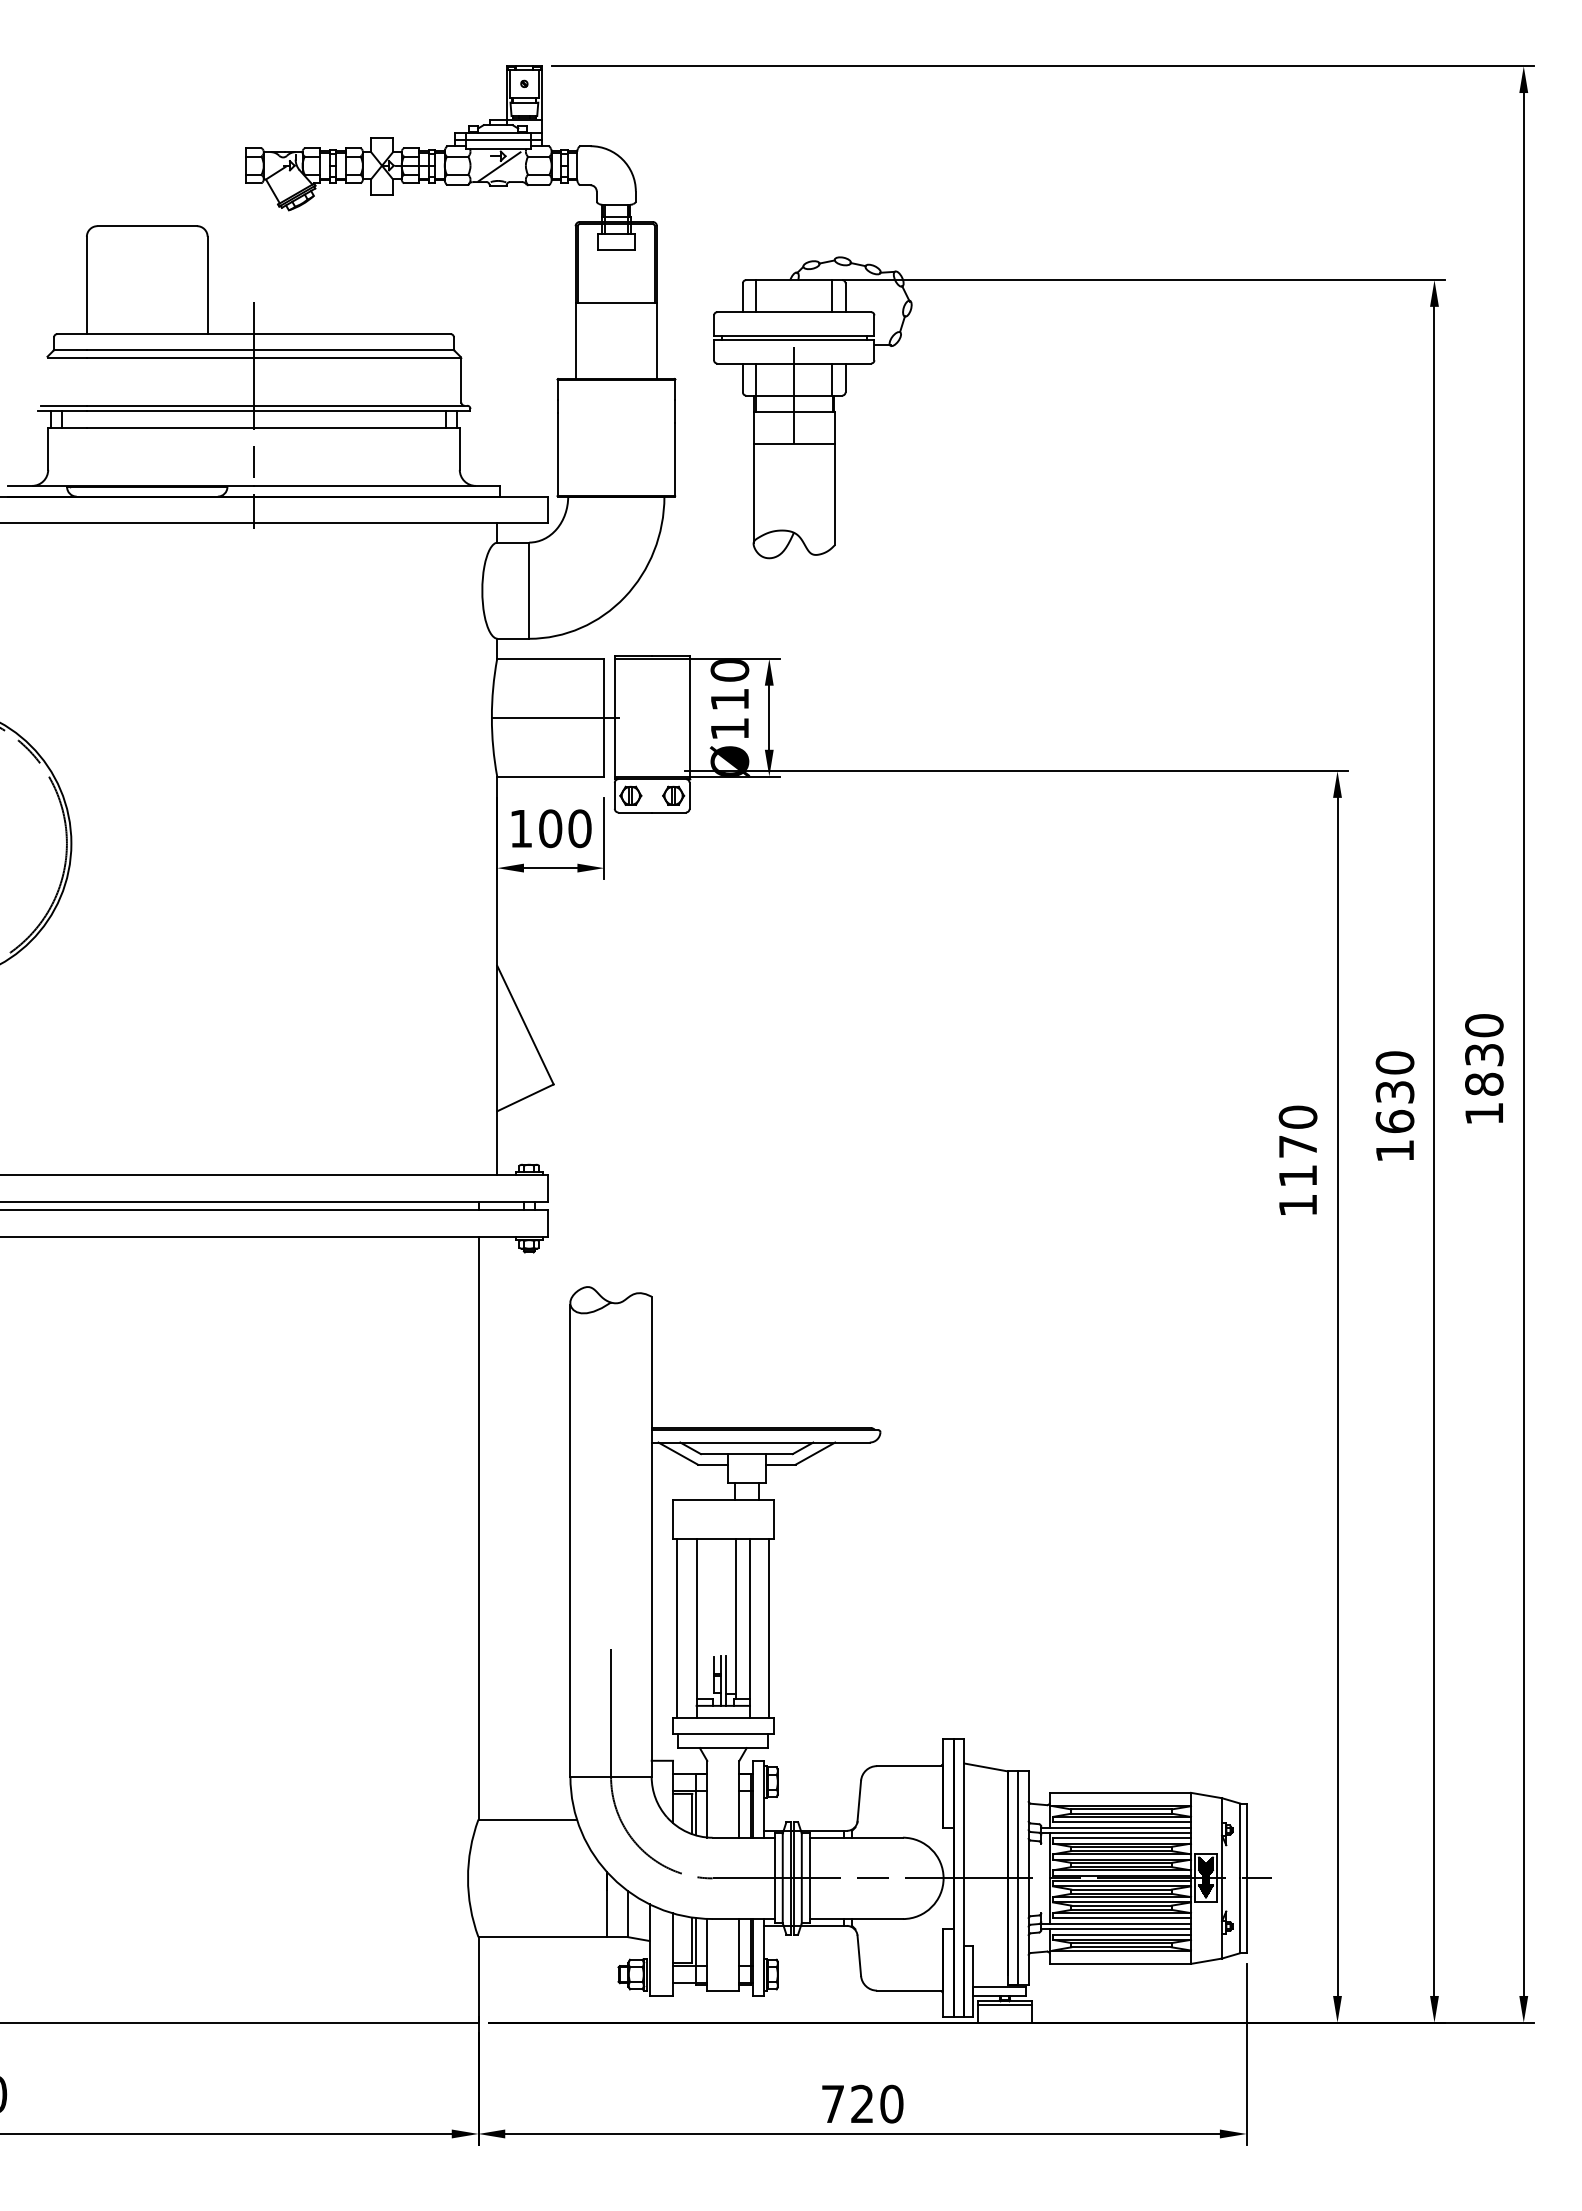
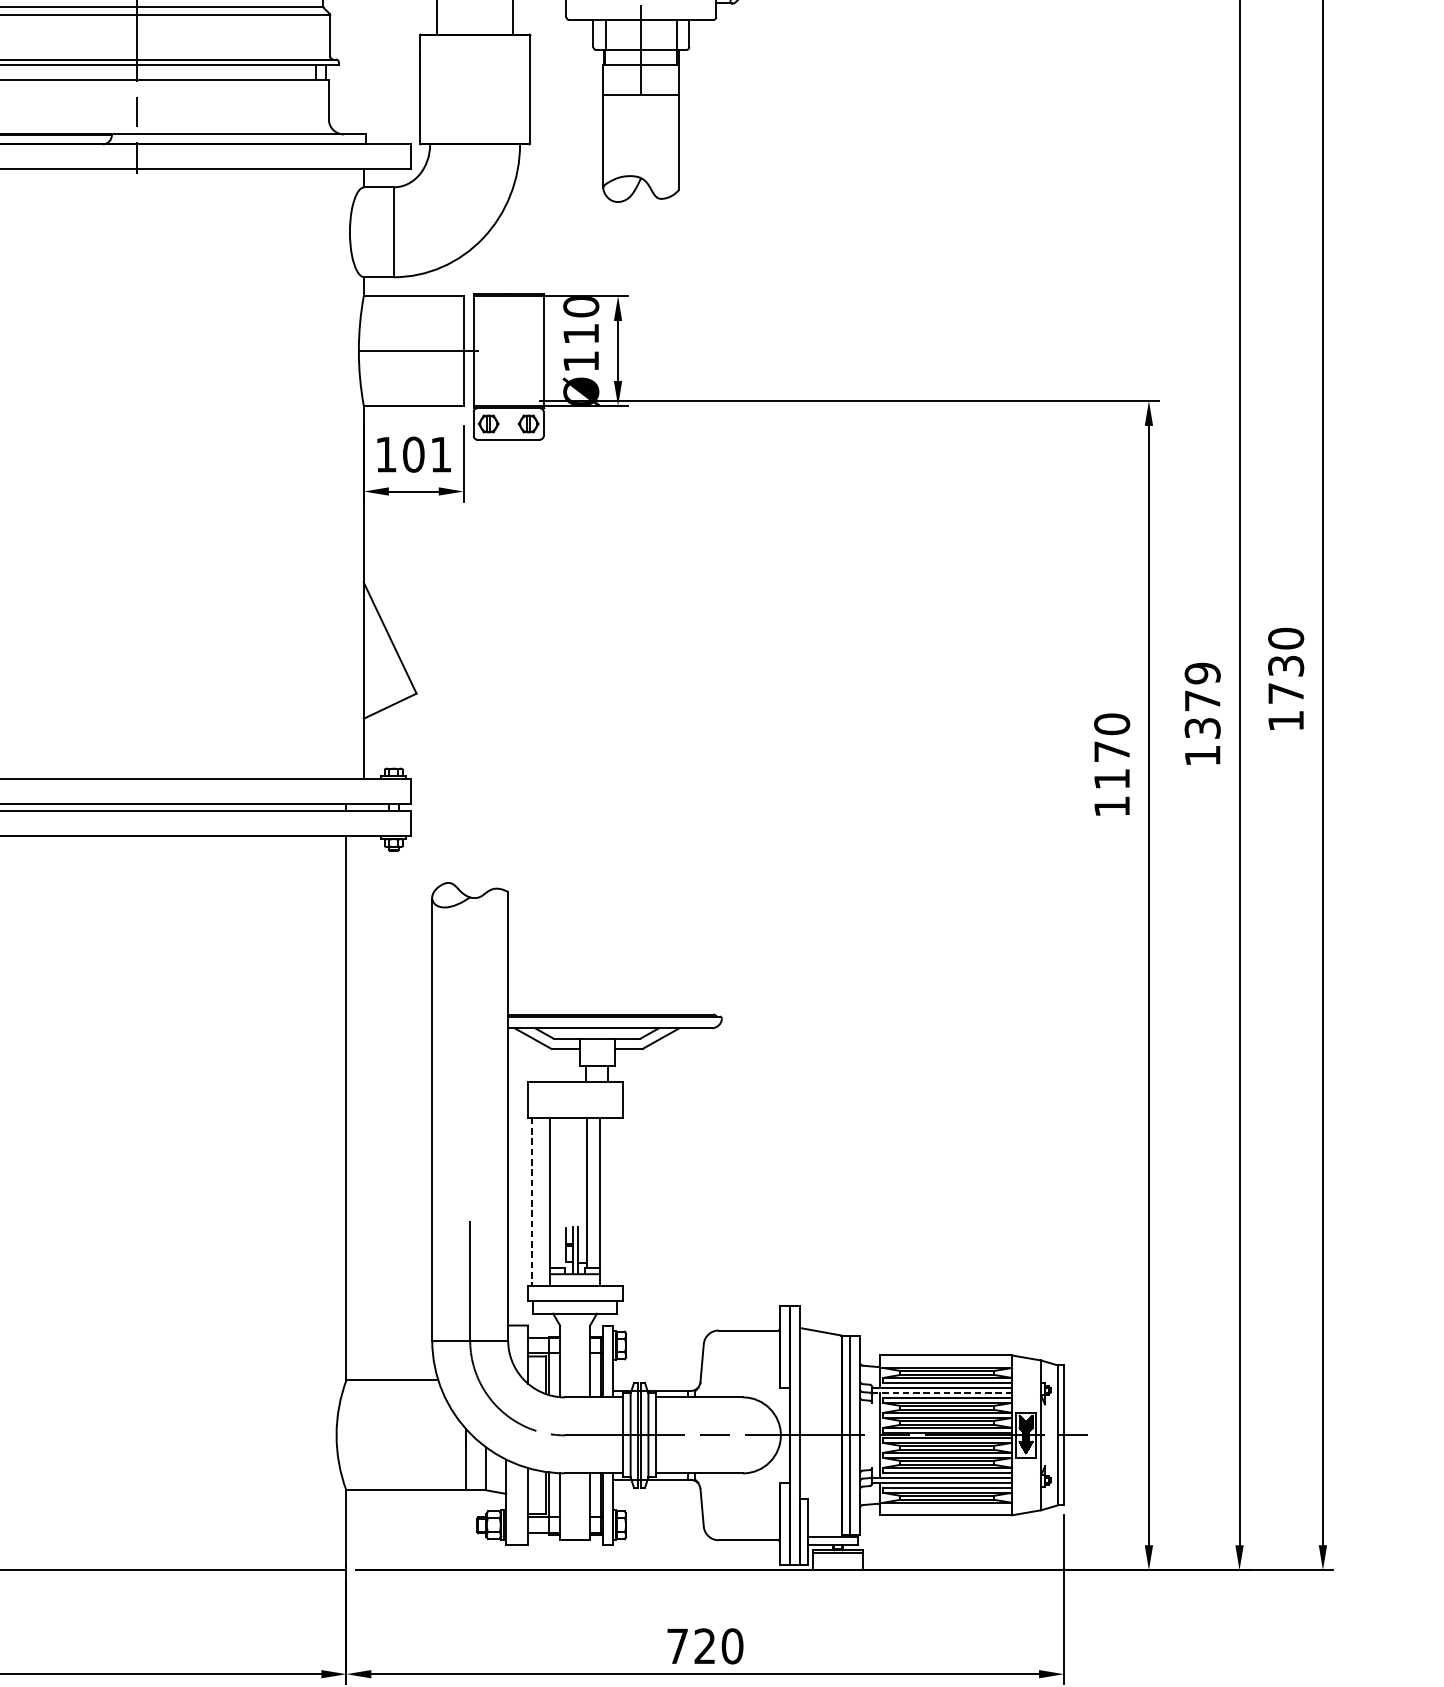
text: (579, 828) -> (440, 454), 100 -> 101
text: (1484, 1083) -> (1286, 692), 1830 -> 1730
text: (1394, 1091) -> (1202, 700), 1630 -> 1379
line: (677, 1628) -> (532, 1201), solid -> dashed
line: (769, 1628) -> (618, 1201), removed
line: (1116, 1832) -> (942, 1392), solid -> dashed

